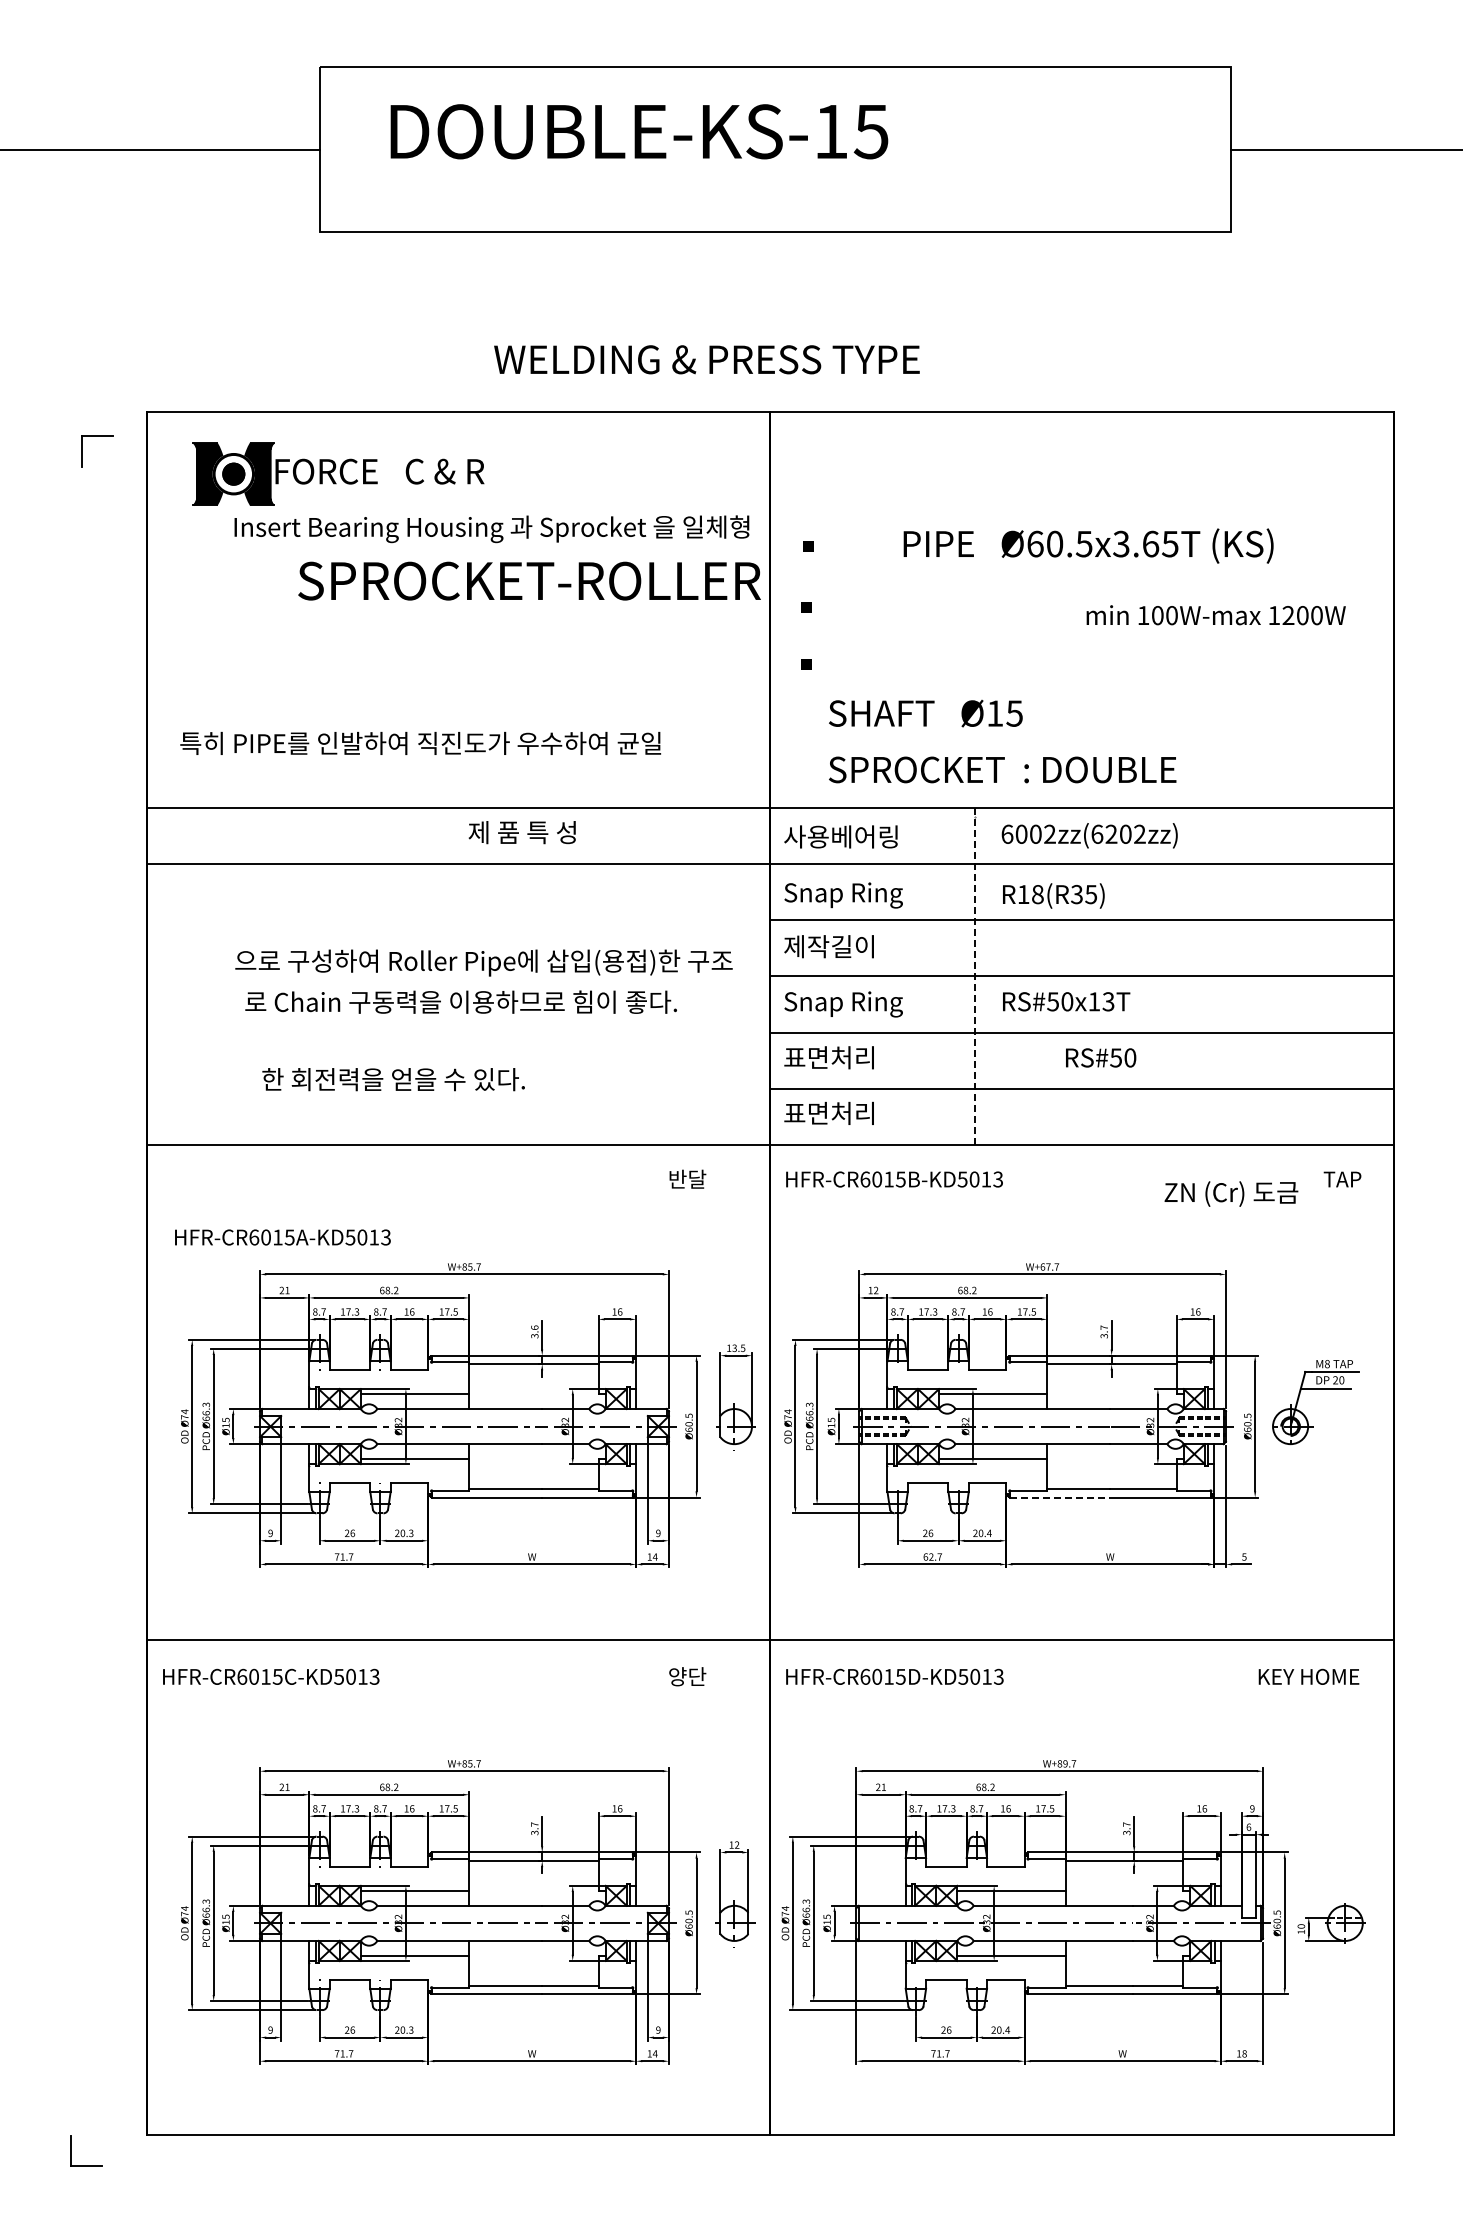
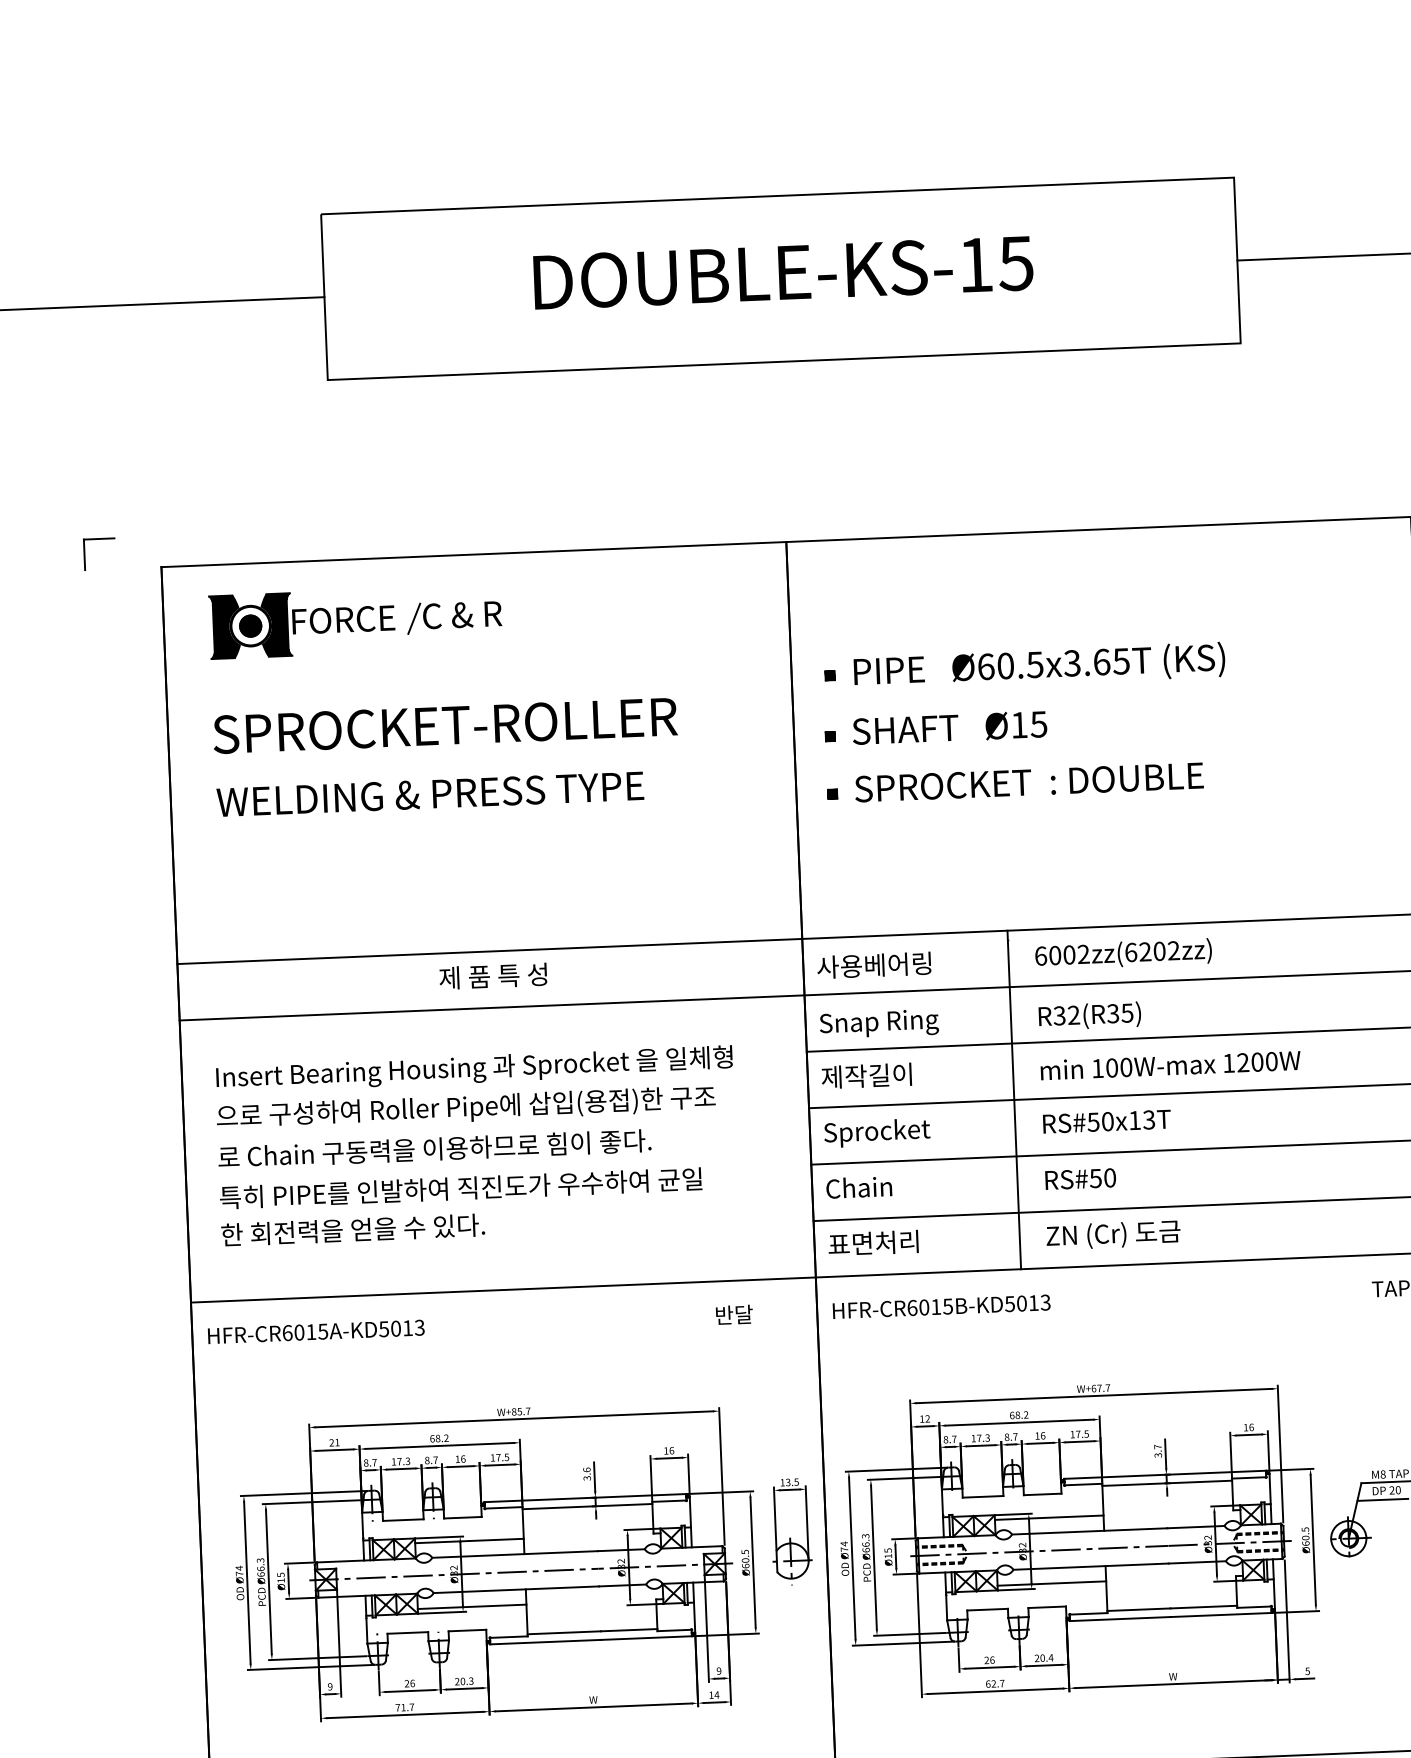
text: (639, 131) -> (783, 272), moved
text: (706, 359) -> (429, 794), moved
part: (97, 436) -> (99, 539), moved
line: (396, 473) -> (413, 618), added
text: (491, 529) -> (474, 1069), moved
text: (1088, 545) -> (1039, 666), moved
text: (529, 580) -> (445, 725), moved
text: (1215, 615) -> (1170, 1065), moved
text: (925, 713) -> (949, 727), moved
text: (420, 742) -> (460, 1187), moved
text: (1002, 769) -> (1029, 782), moved
text: (521, 832) -> (492, 976), moved
text: (1030, 894) -> (1066, 1015), R18(R35) -> R32(R35)
text: (483, 962) -> (465, 1107), moved
line: (975, 976) -> (1014, 1099), dashed -> solid
text: (460, 1001) -> (434, 1148), moved
text: (851, 1003) -> (891, 1132), Snap Ring -> Sprocket
text: (828, 1057) -> (870, 1187), 표면처리 -> Chain
text: (1101, 1057) -> (1081, 1178), moved
text: (393, 1079) -> (352, 1230), moved
text: (1231, 1193) -> (1113, 1234), moved
text: (282, 1237) -> (315, 1331), moved
line: (1060, 1497) -> (1120, 1619), dashed -> solid

